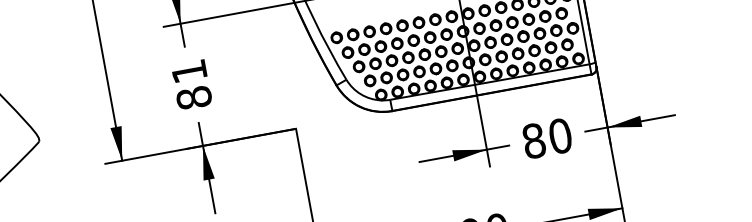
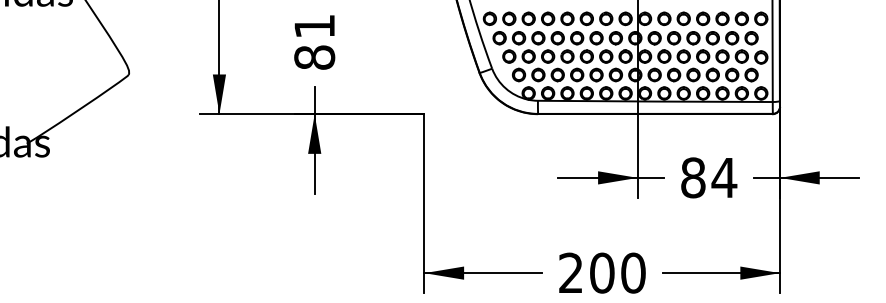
text: (560, 135) -> (724, 177), 80 -> 84

